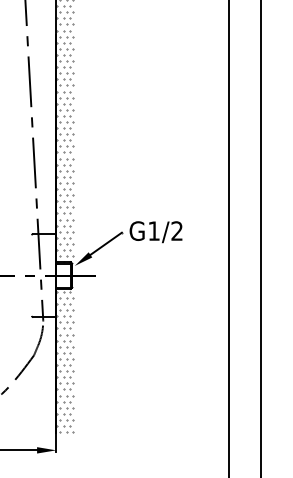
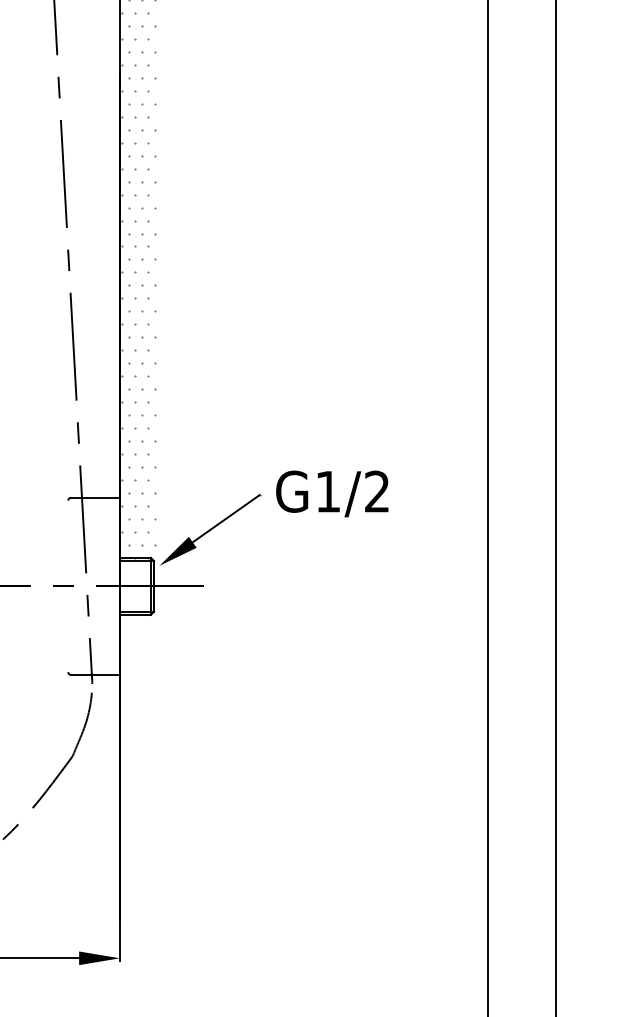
hatch: (64, 361) -> (137, 769), removed

